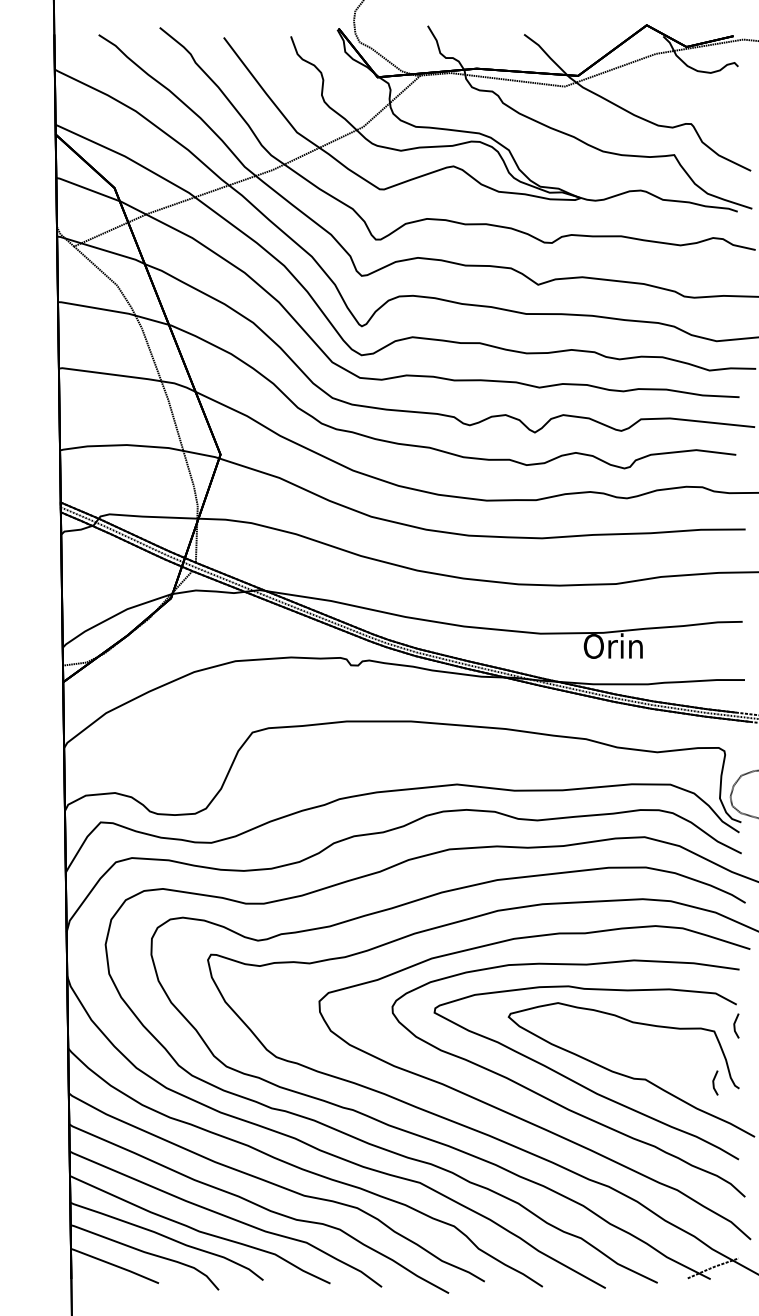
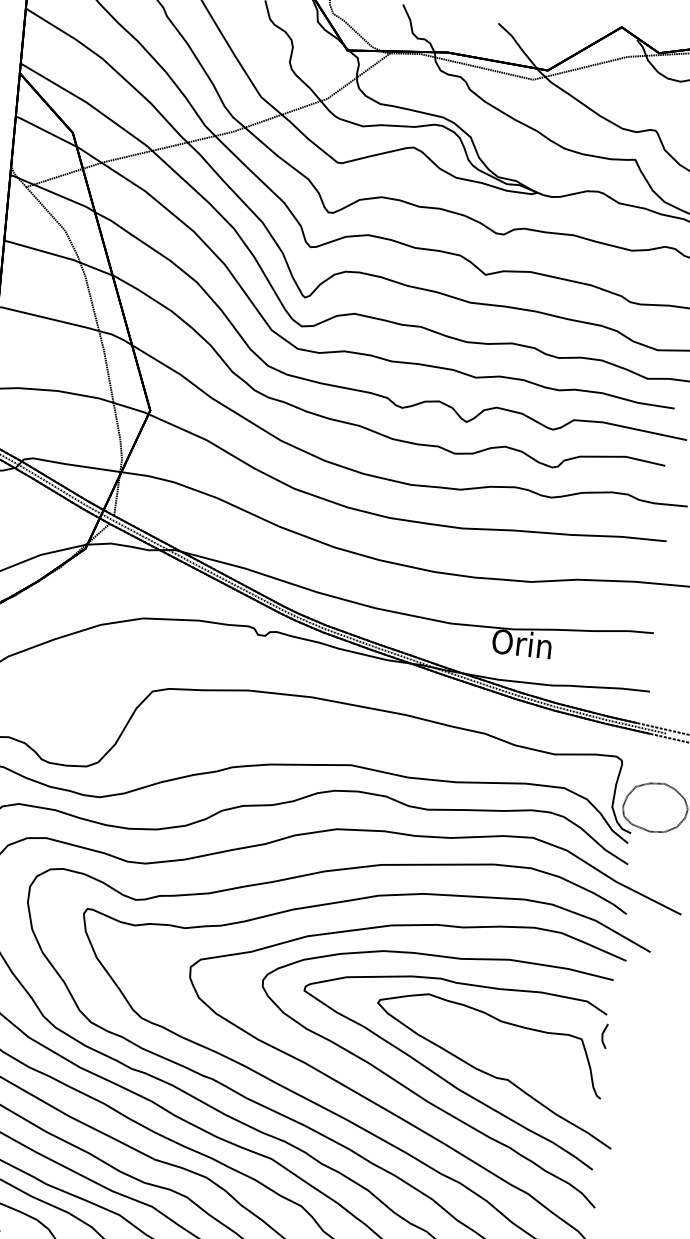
line: (714, 1082) -> (576, 1090), removed

